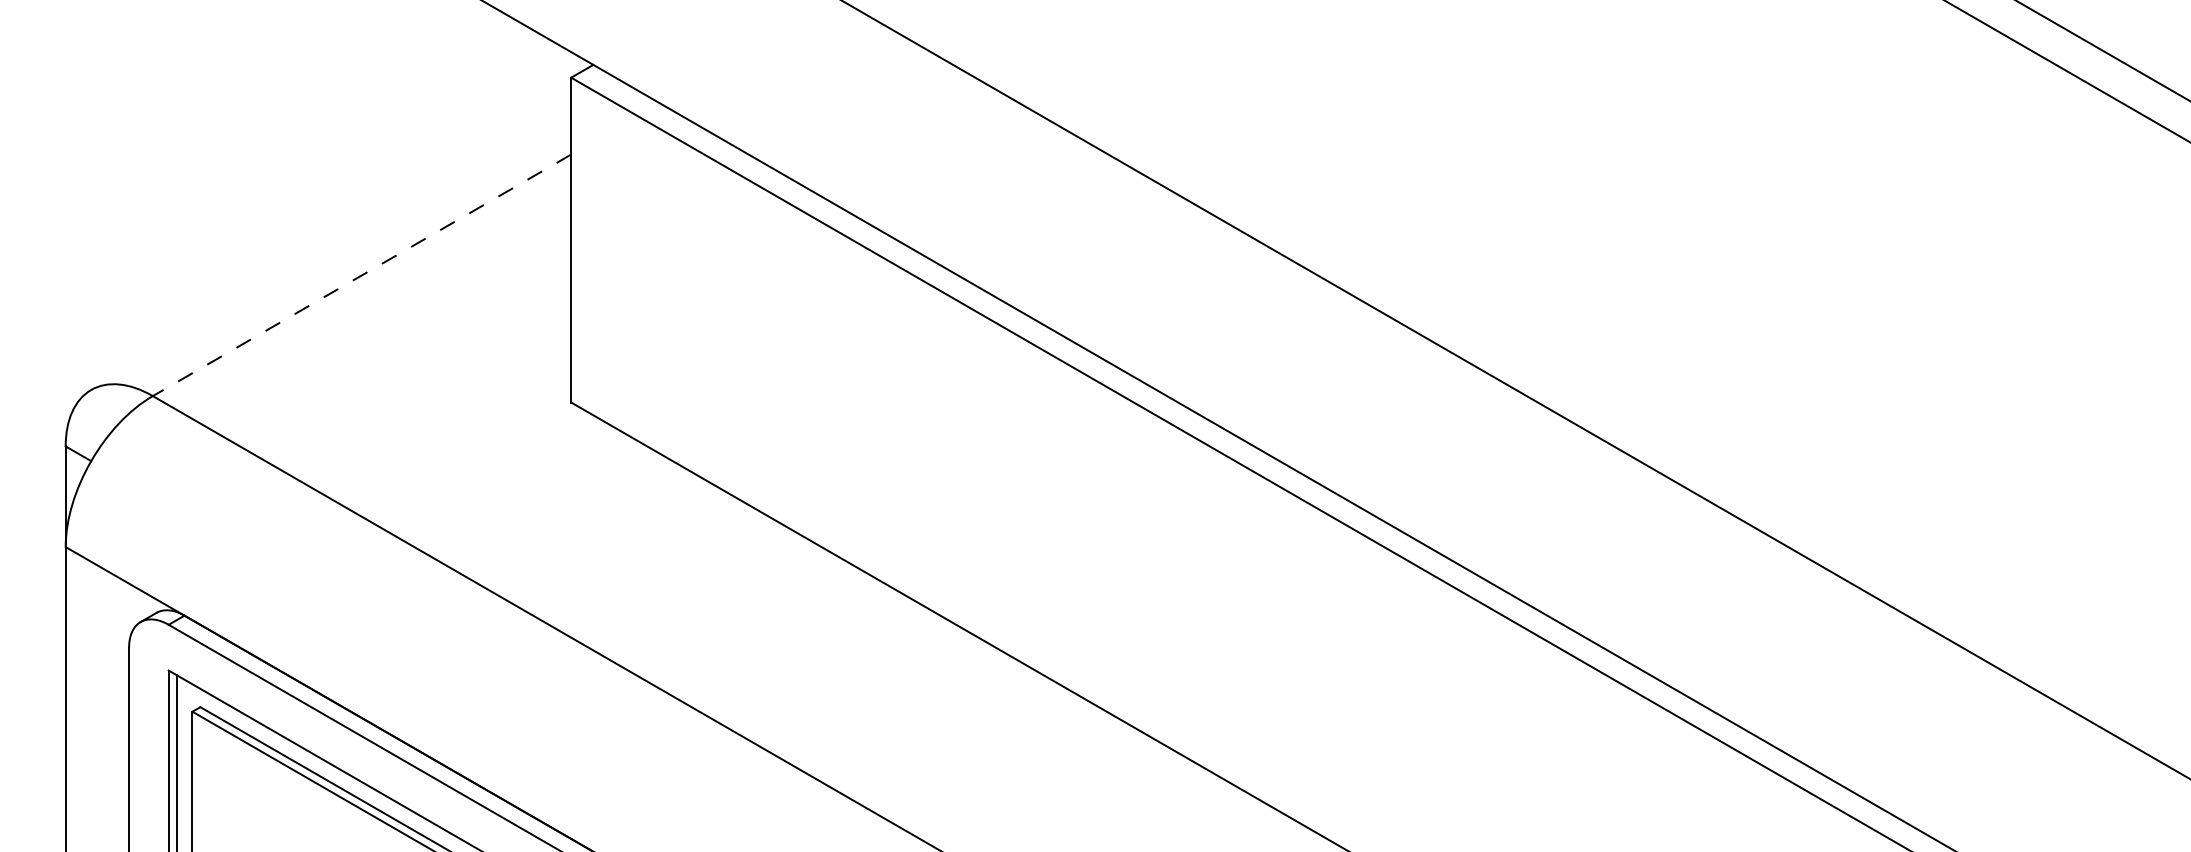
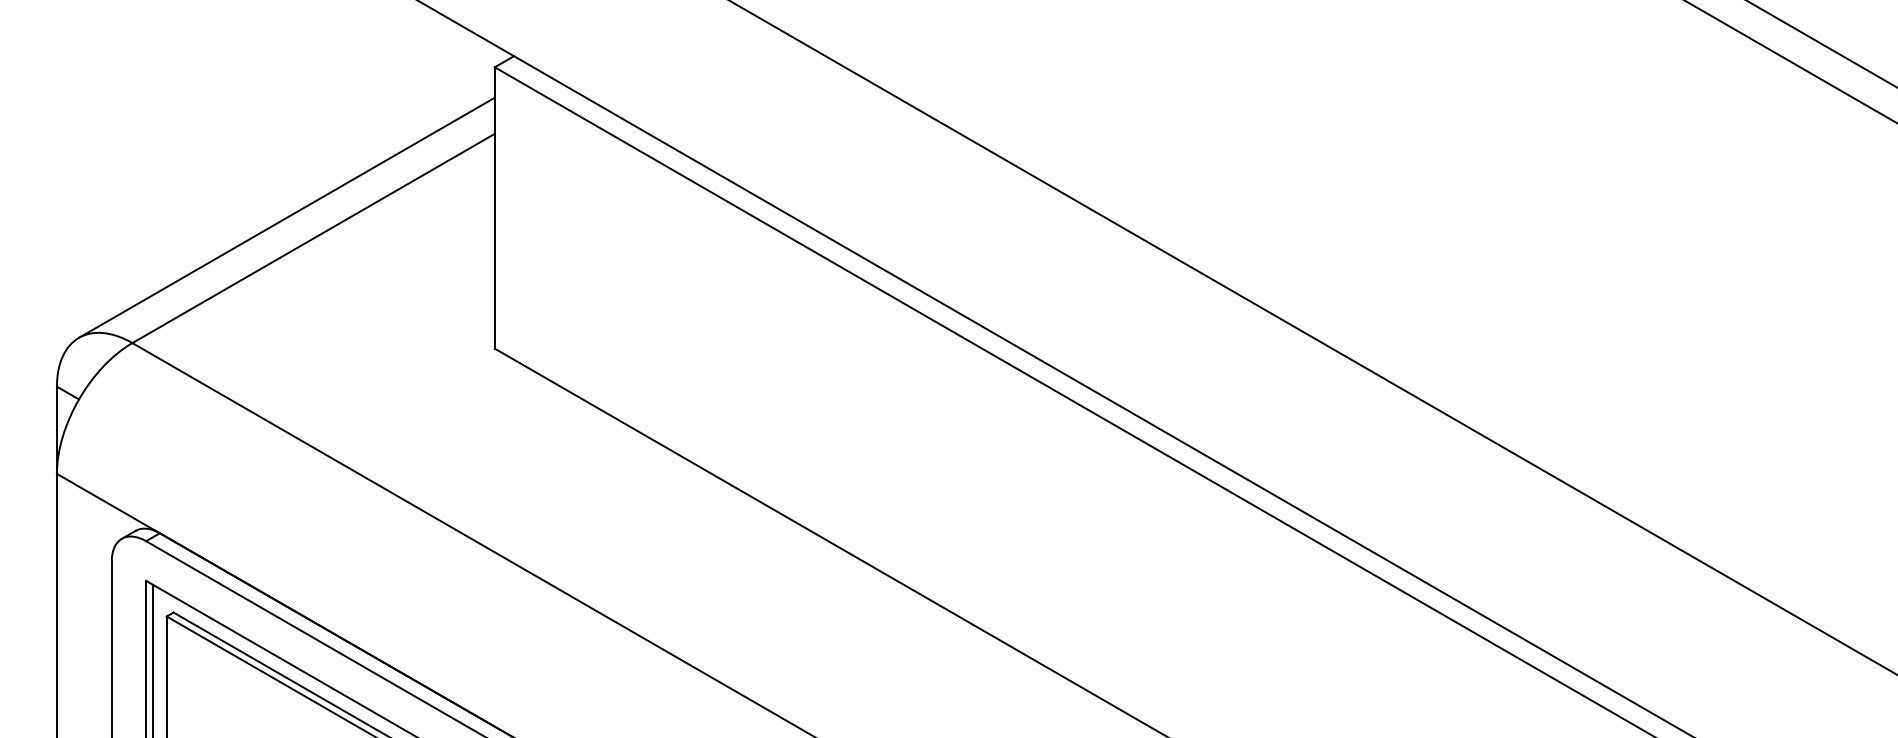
line: (330, 251) -> (286, 217), added
line: (361, 275) -> (313, 238), dashed -> solid

